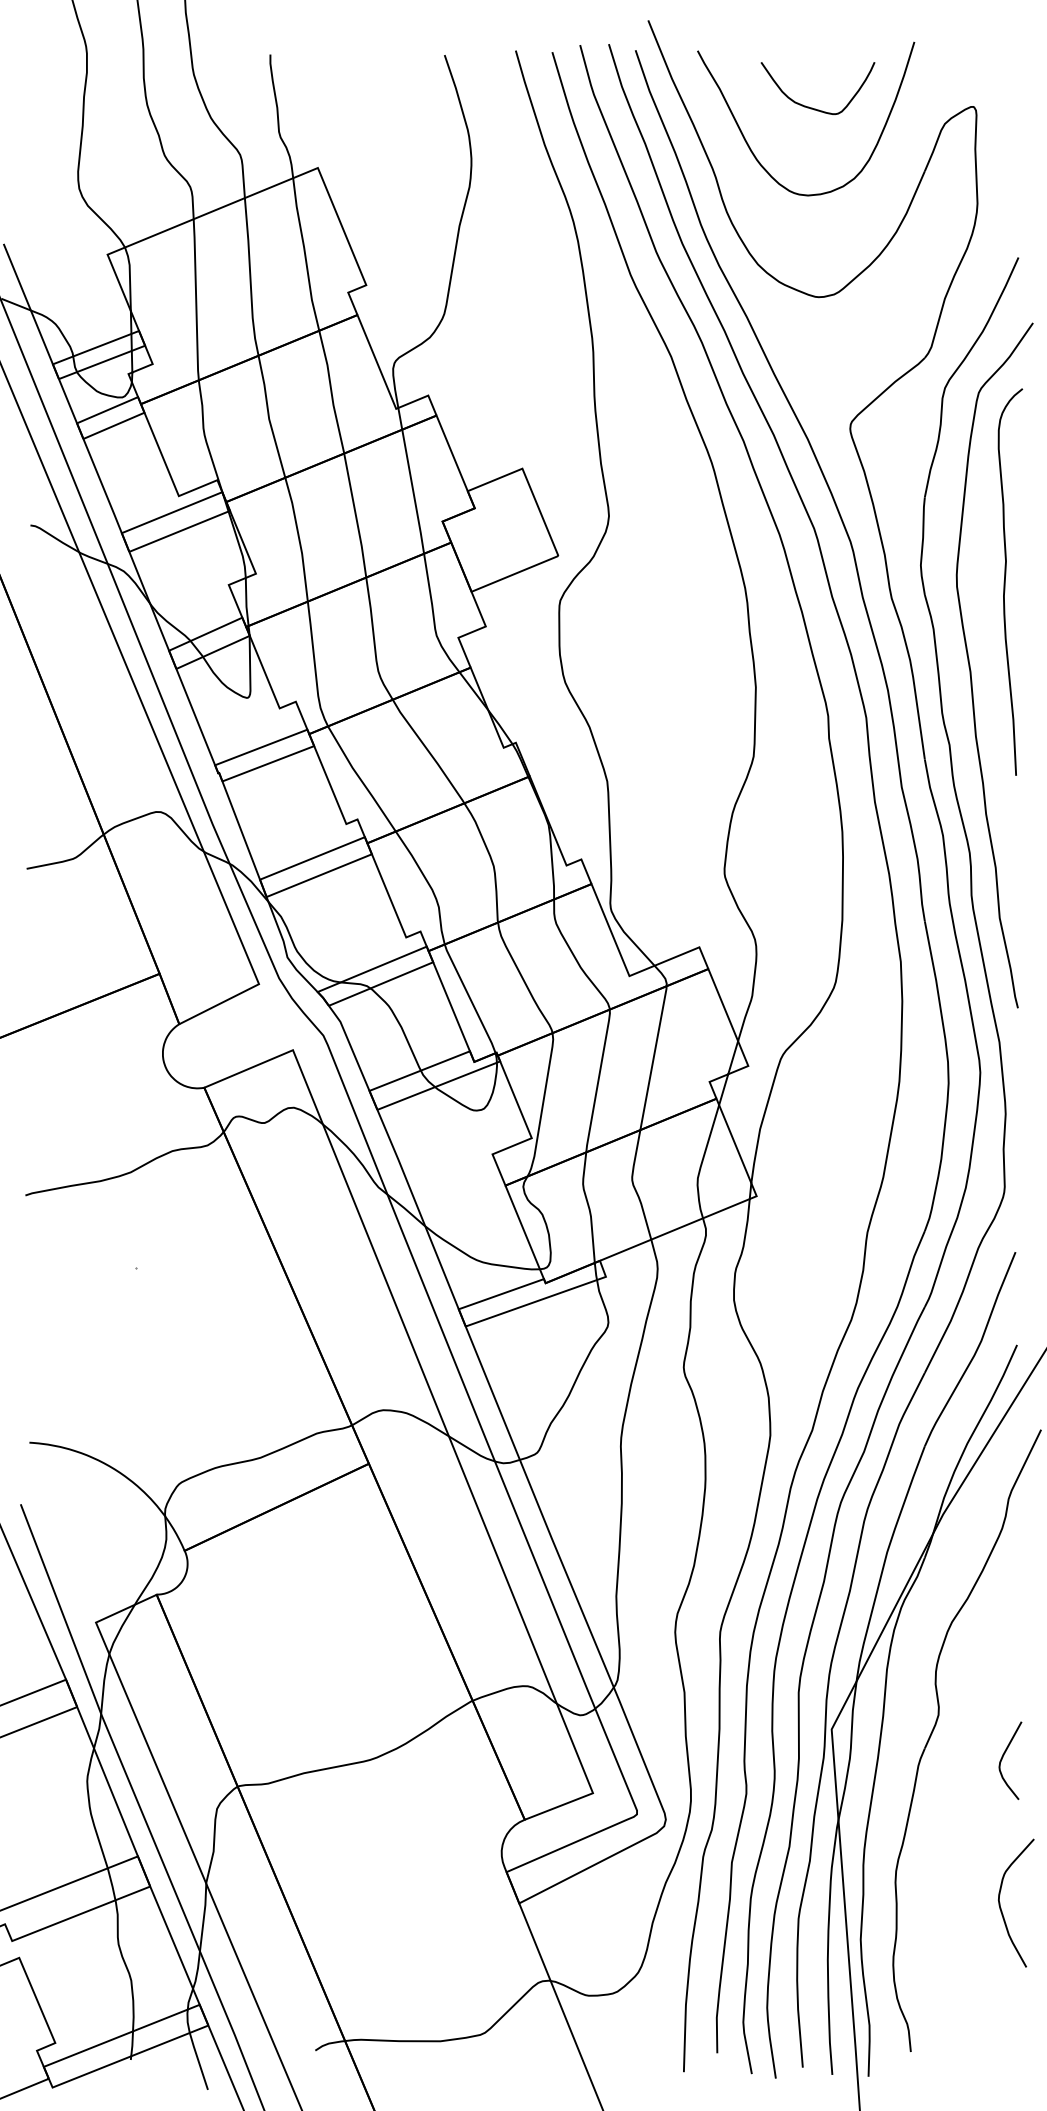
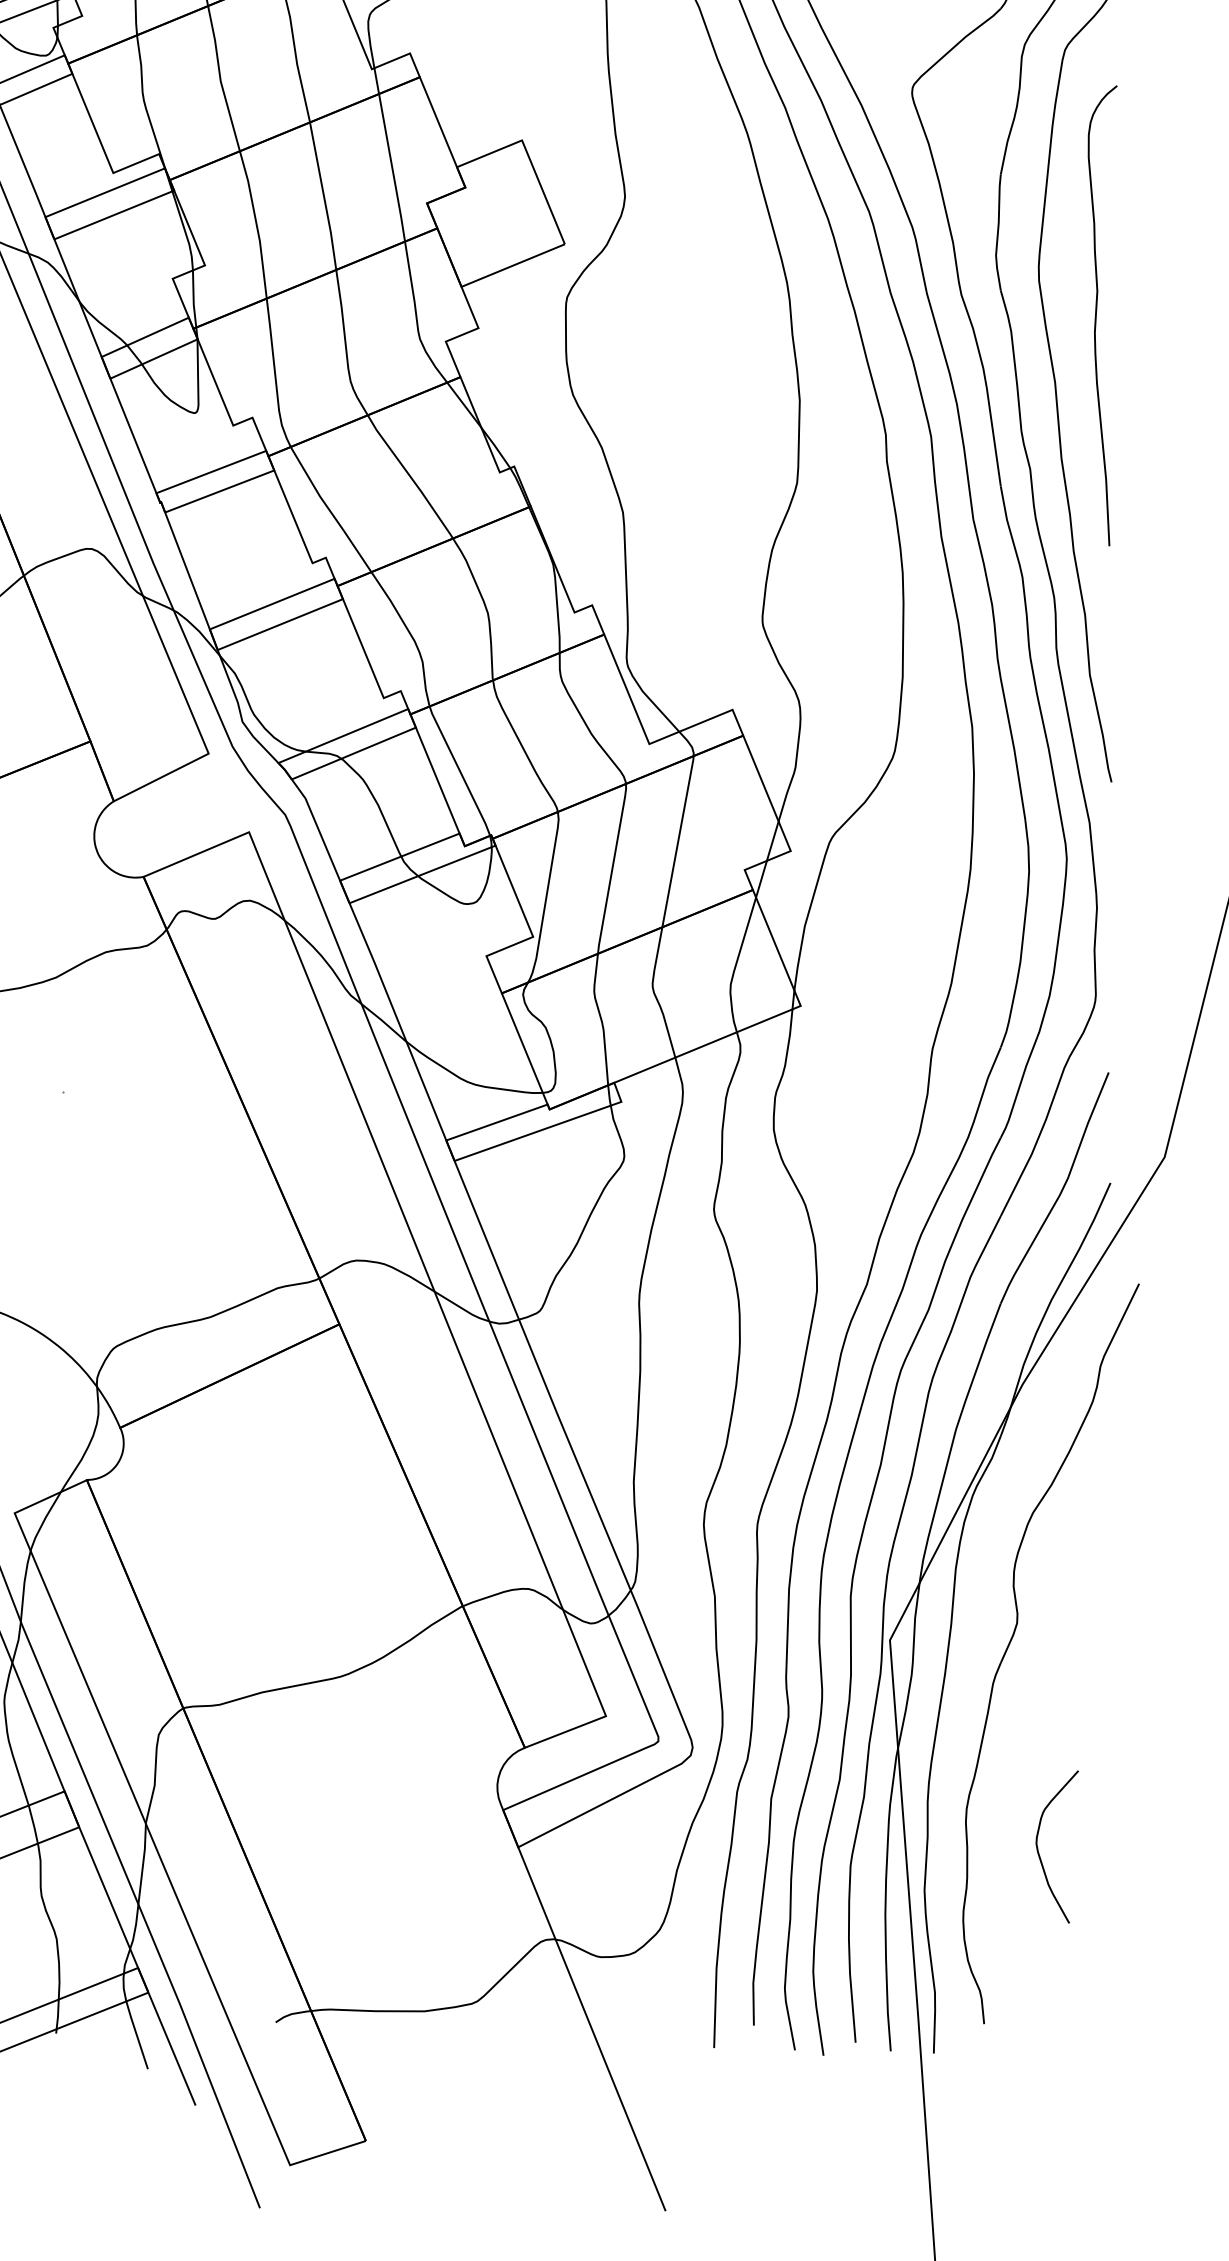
curve: (1005, 581) -> (1096, 315), moved
curve: (1003, 1757) -> (1094, 1673), removed
curve: (1001, 1907) -> (1039, 1852), moved

